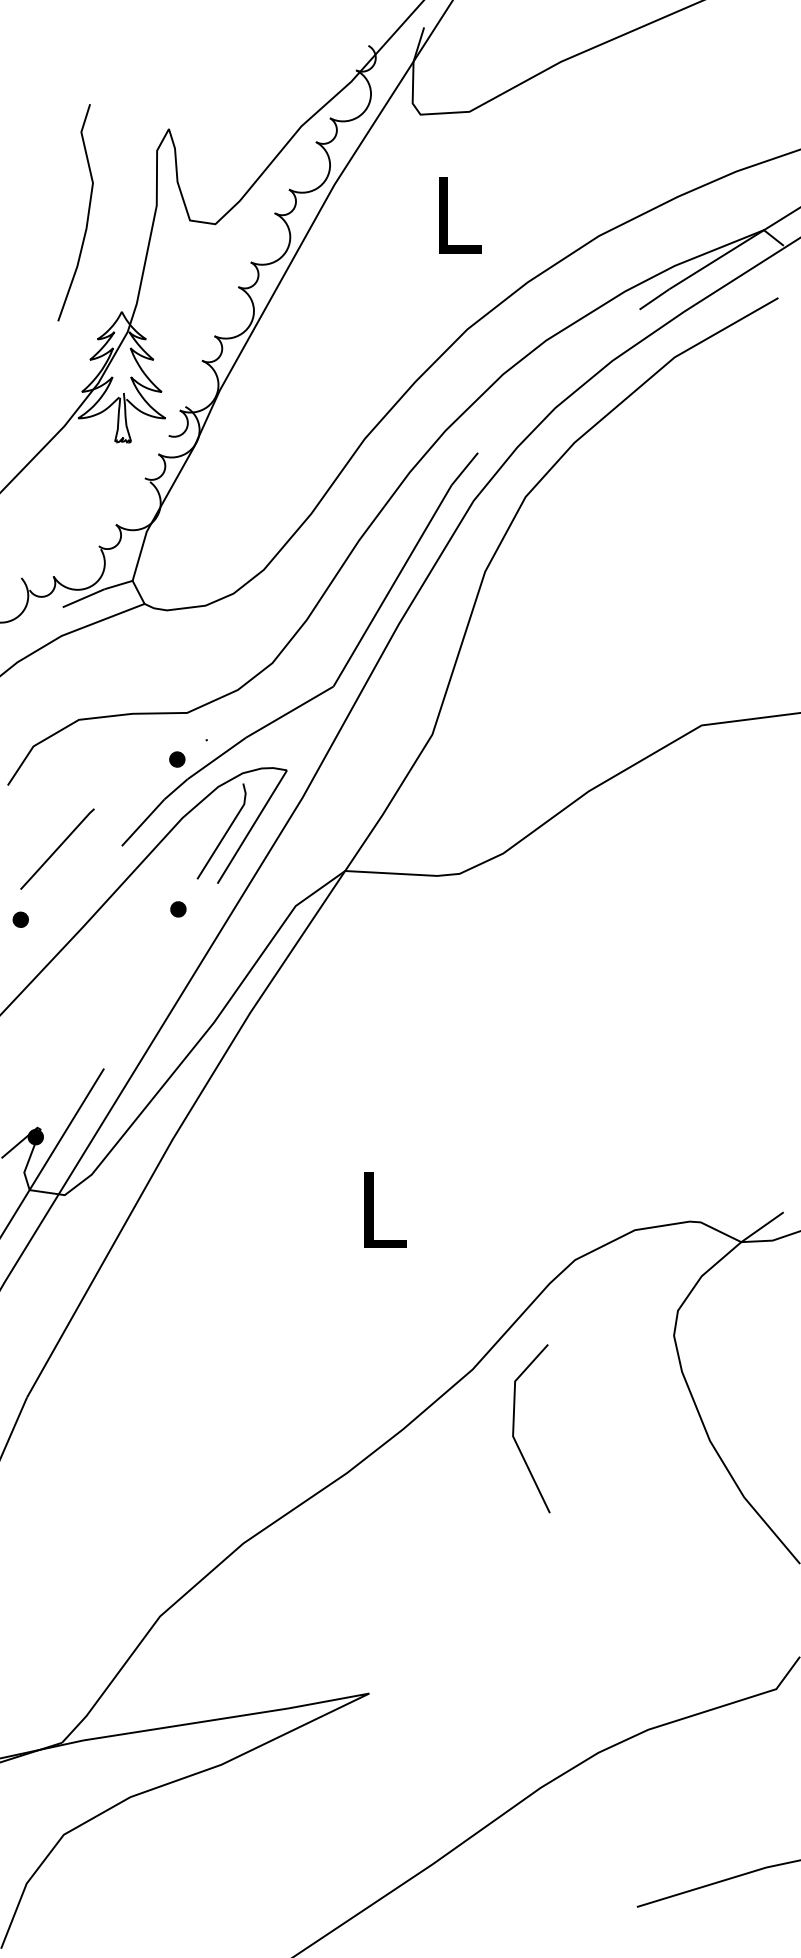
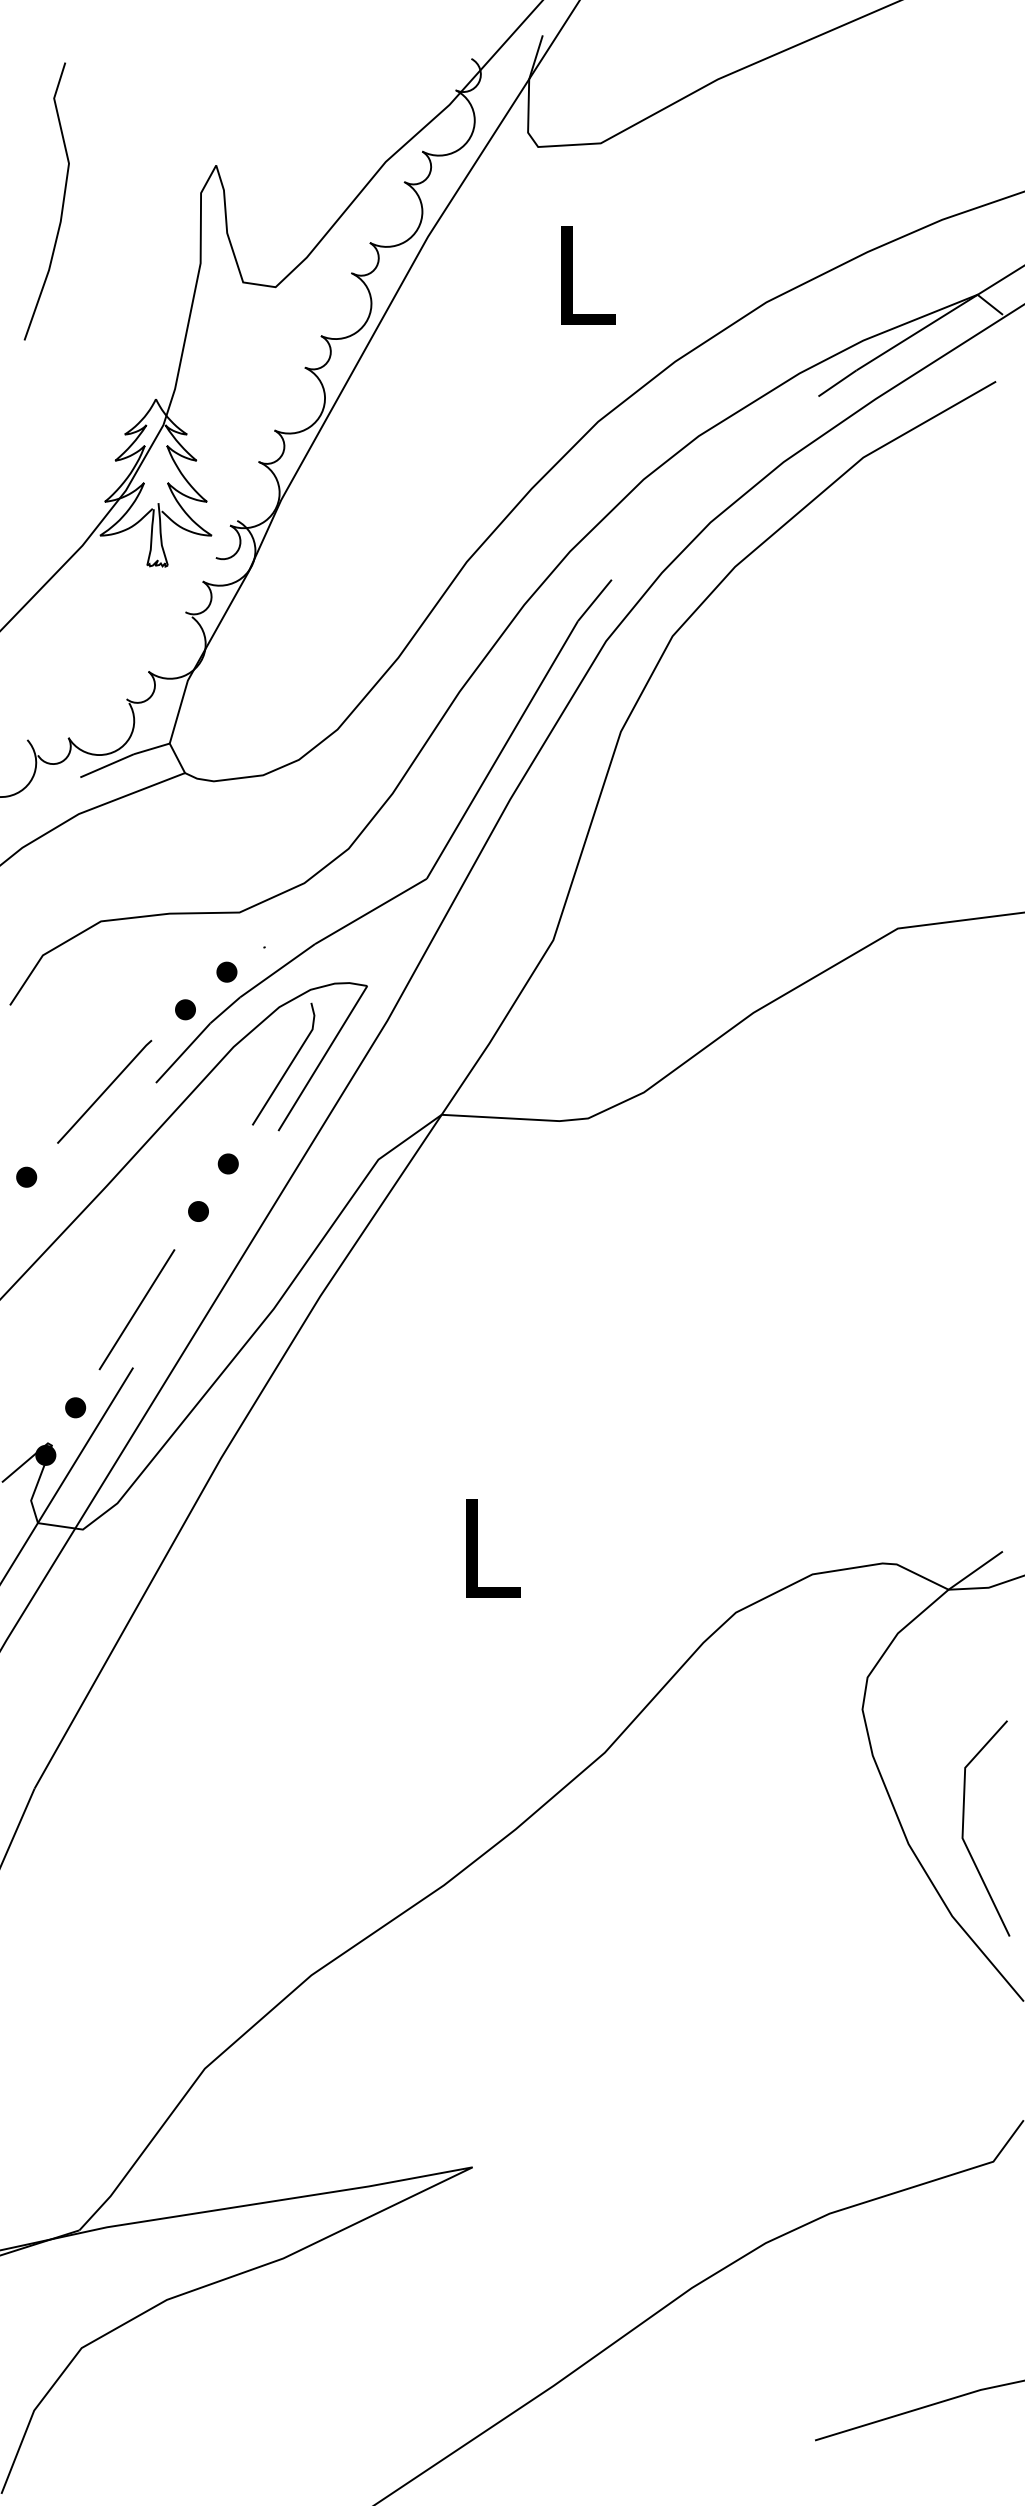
curve: (87, 212) -> (62, 201), moved
fill: (144, 788) -> (185, 1009), added
line: (57, 848) -> (104, 1091), moved
fill: (155, 946) -> (198, 1211), added
line: (106, 1023) -> (136, 1309), added
fill: (58, 1099) -> (75, 1407), added
line: (513, 1428) -> (963, 1828), moved

